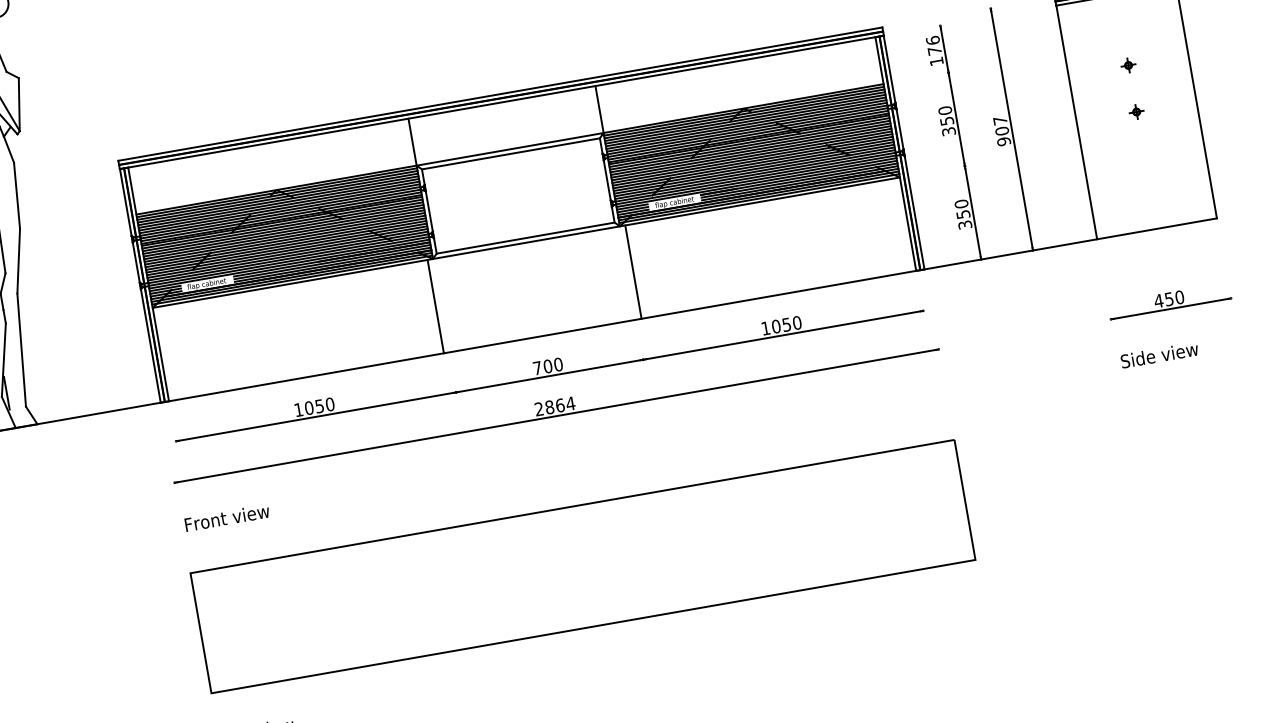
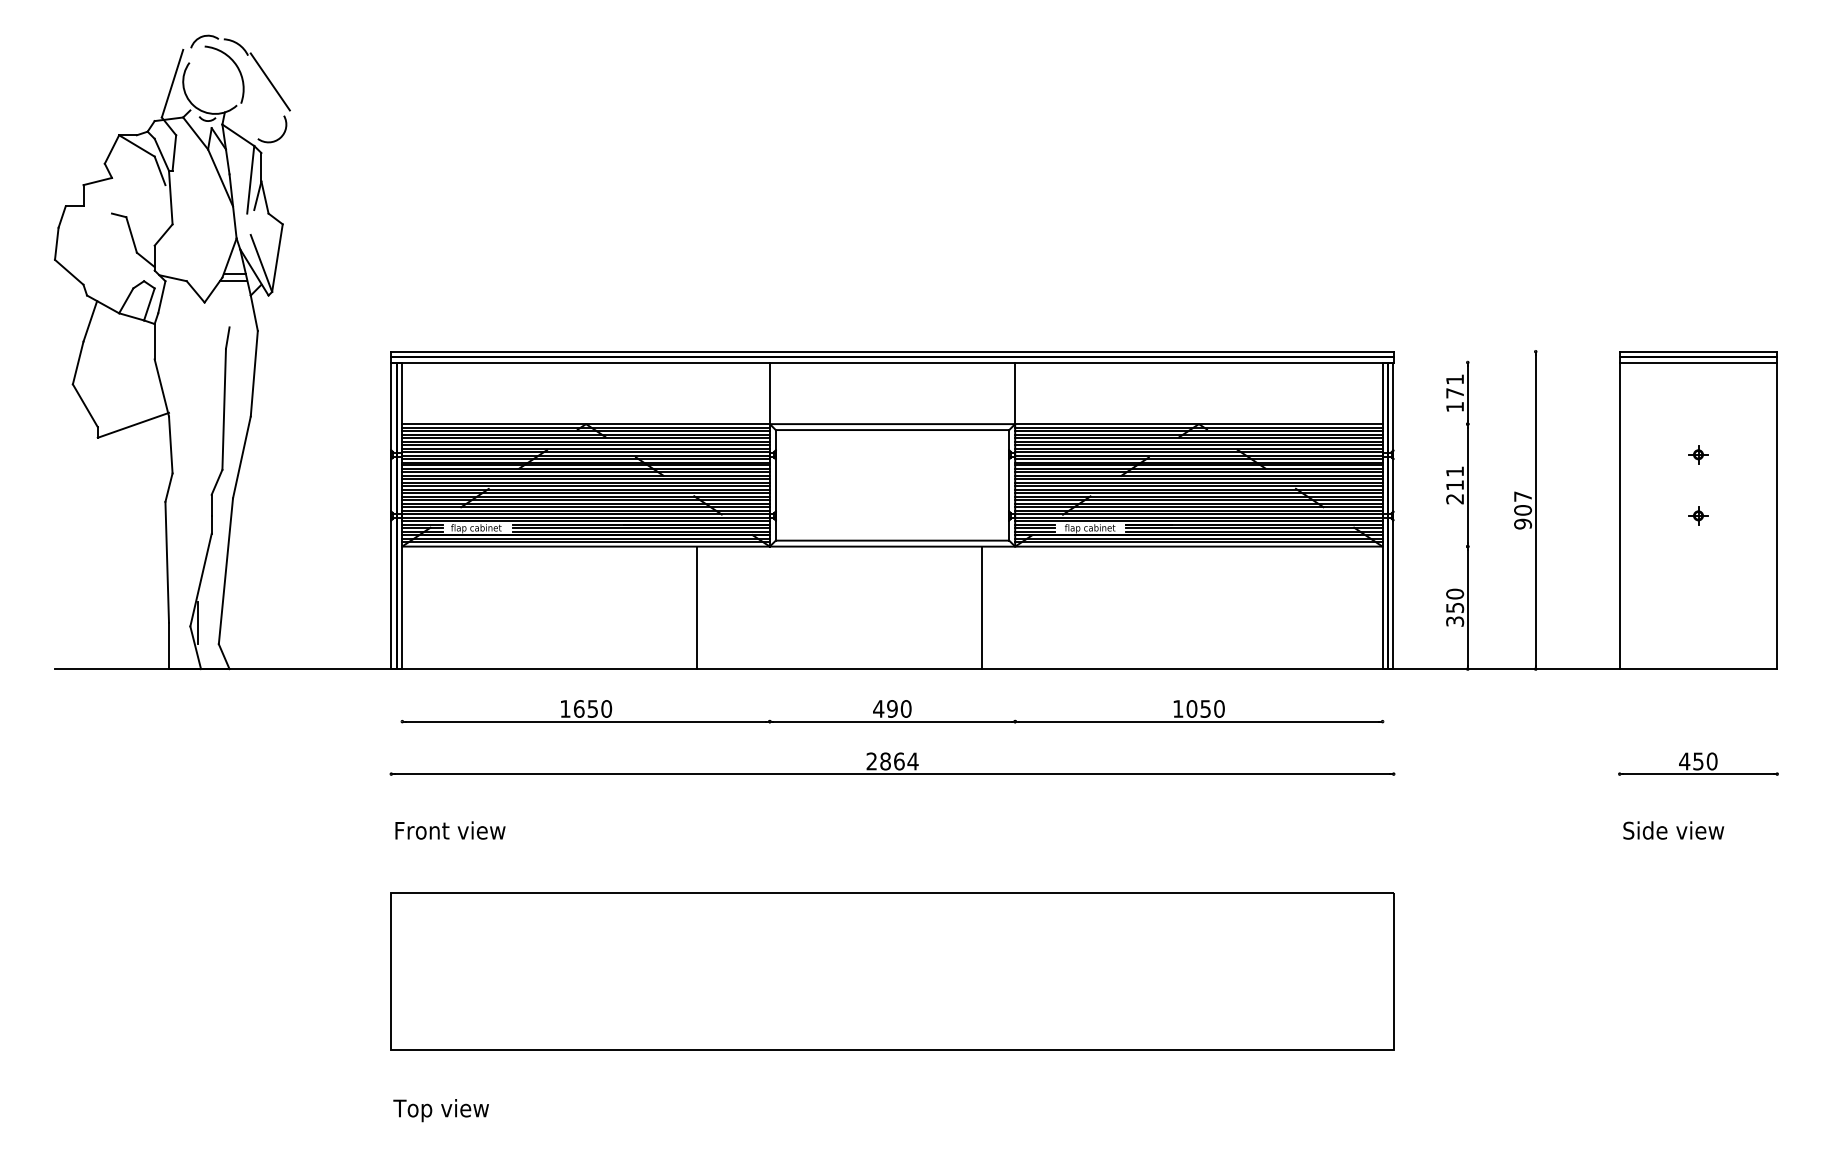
text: (933, 40) -> (1455, 379), 176 -> 171
text: (947, 121) -> (1455, 485), 350 -> 211
line: (633, 271) -> (982, 607), moved
line: (435, 306) -> (696, 607), moved
text: (542, 367) -> (885, 708), 700 -> 490
text: (308, 407) -> (578, 708), 1050 -> 1650

